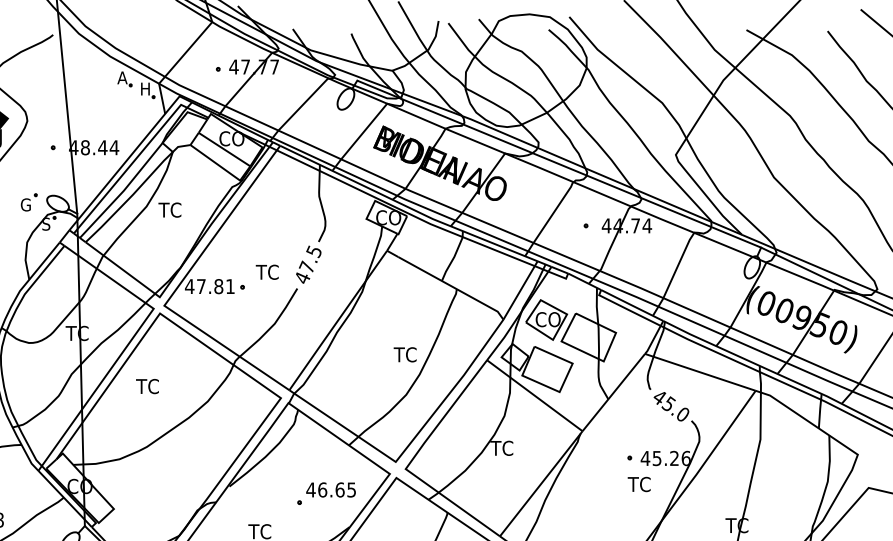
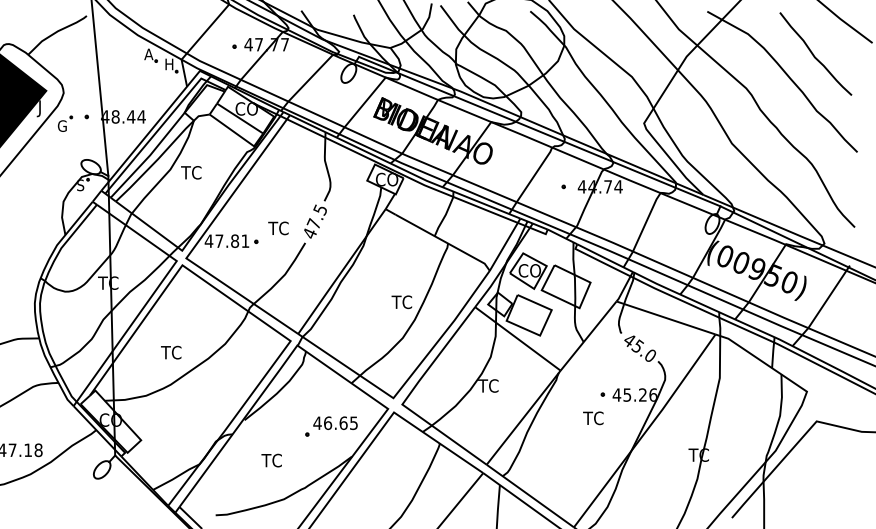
part: (29, 201) -> (65, 123), moved
text: (147, 386) -> (171, 352), moved
text: (639, 484) -> (593, 418), moved

